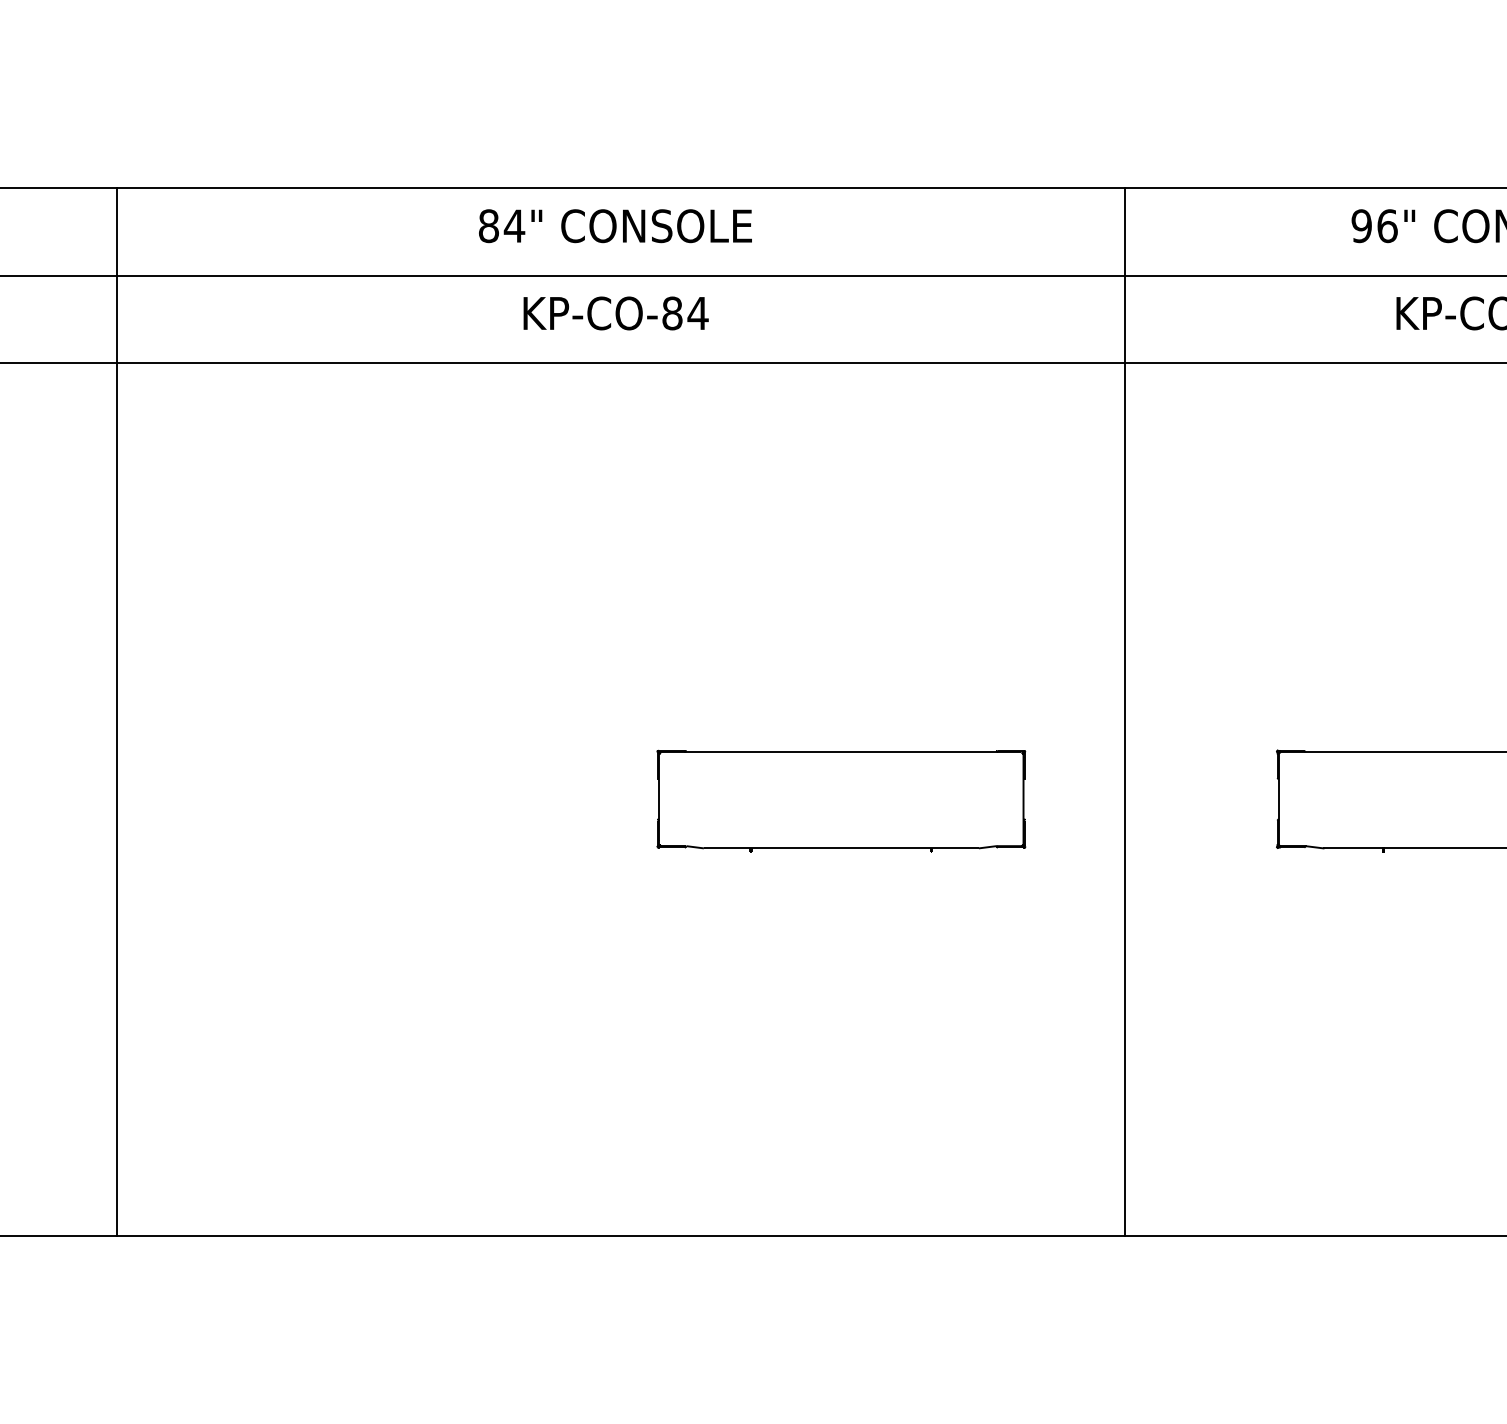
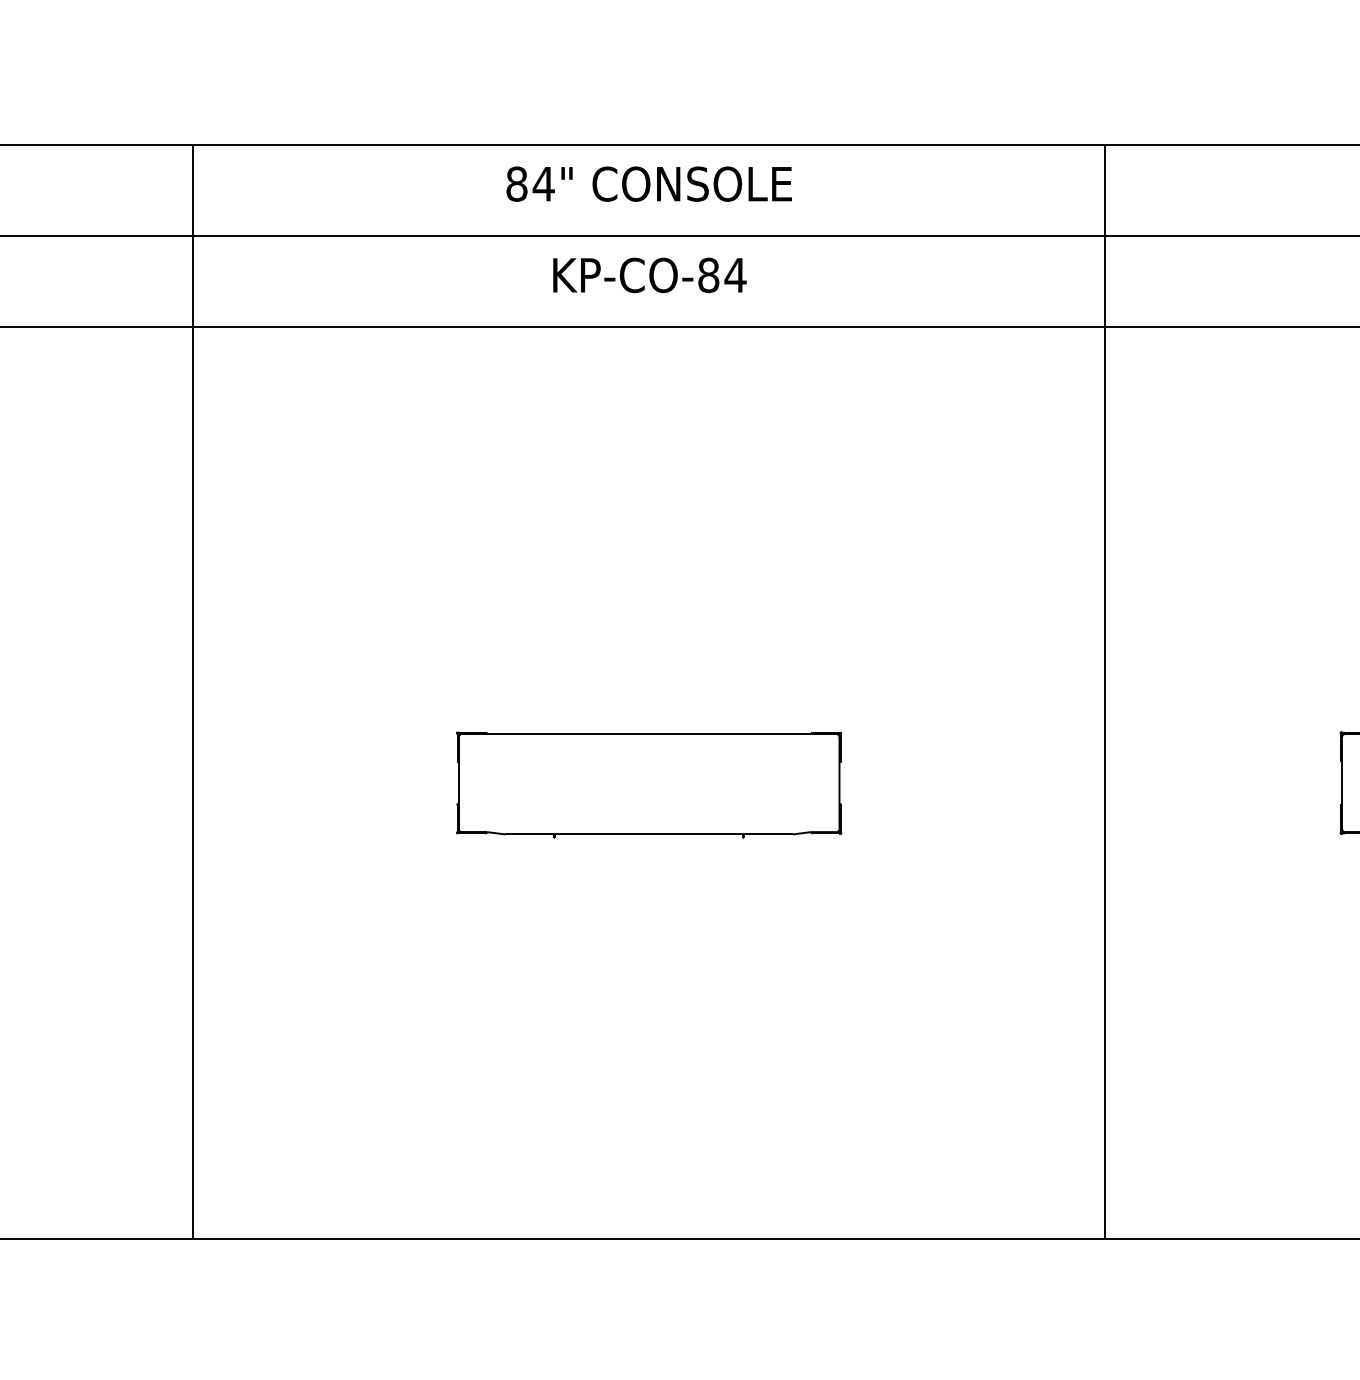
line: (116, 711) -> (192, 691), moved
line: (1124, 711) -> (1104, 691), moved
part: (841, 800) -> (649, 784), moved

